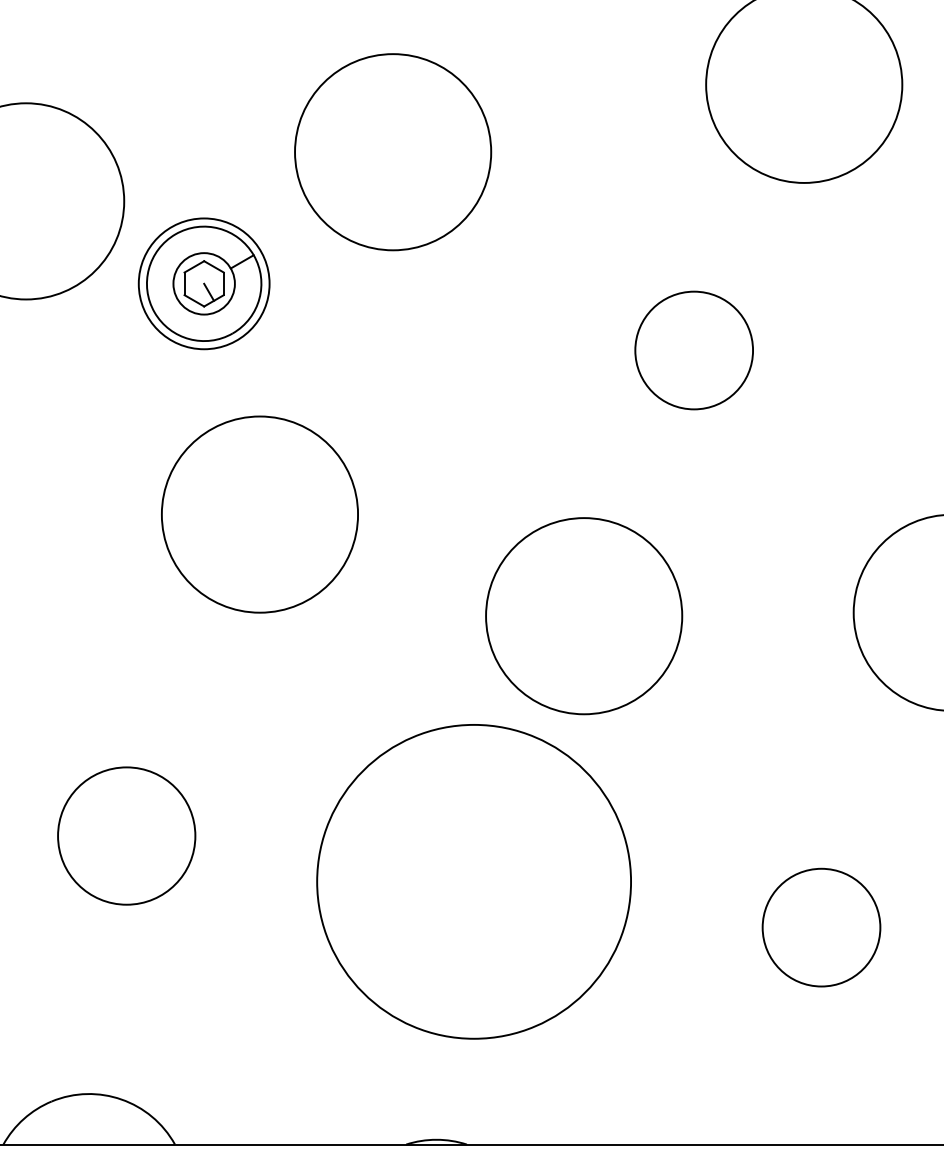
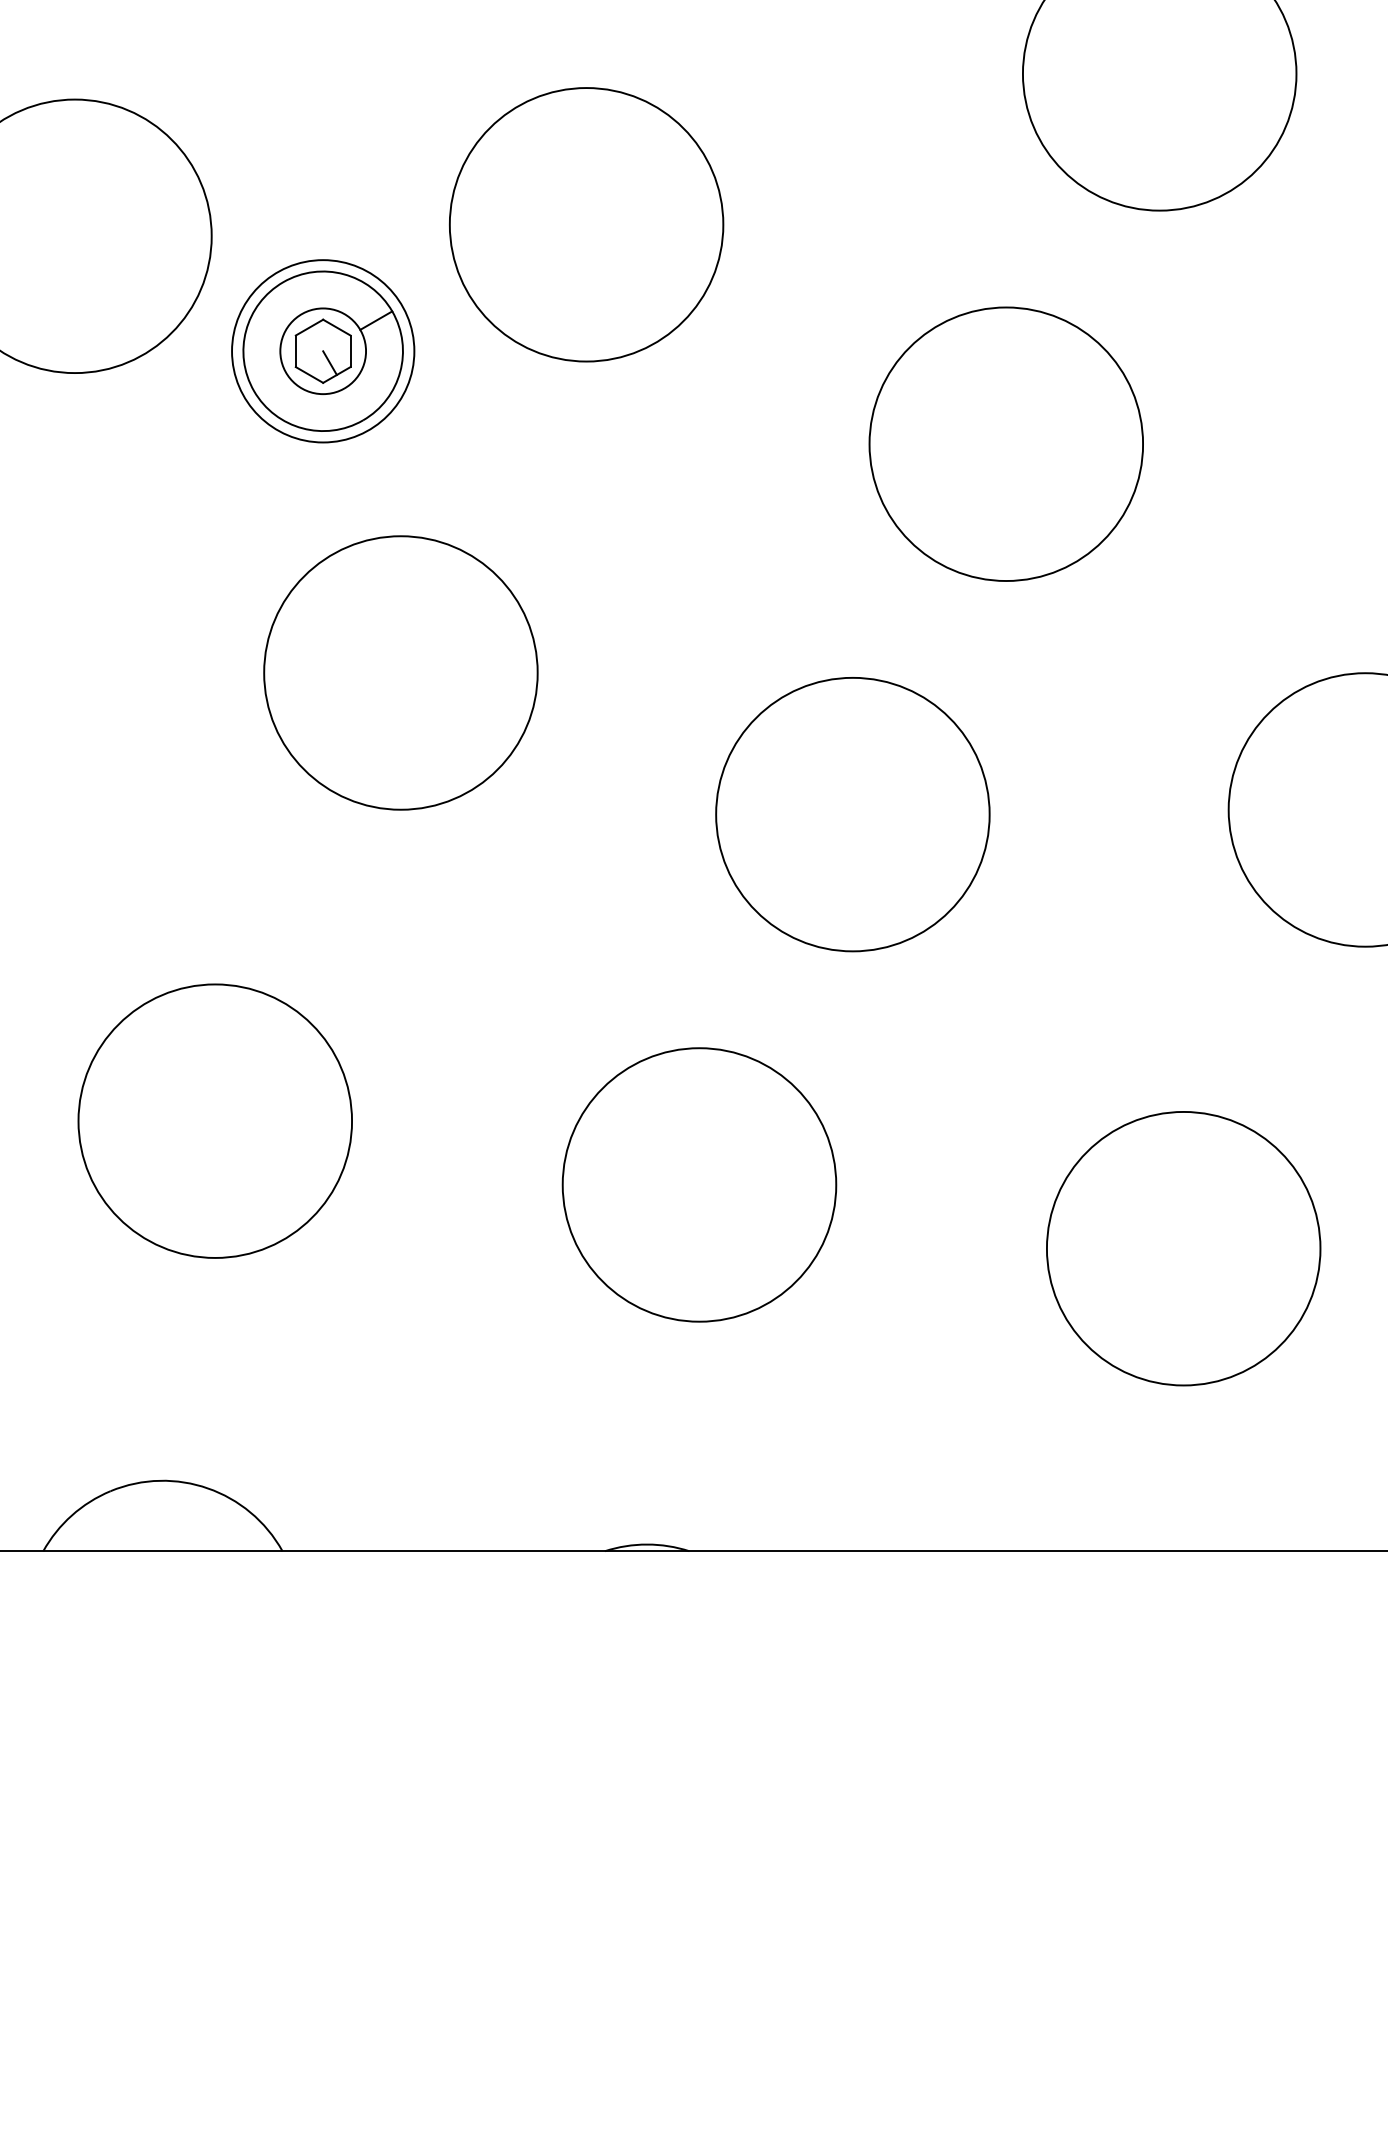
circle: (393, 152) -> (586, 224), moved
circle: (694, 350) -> (1006, 444), size x1.67
circle: (126, 835) -> (214, 1120), size x1.43
circle: (474, 881) -> (699, 1184), size x0.62
circle: (821, 927) -> (1183, 1248), size x1.67

